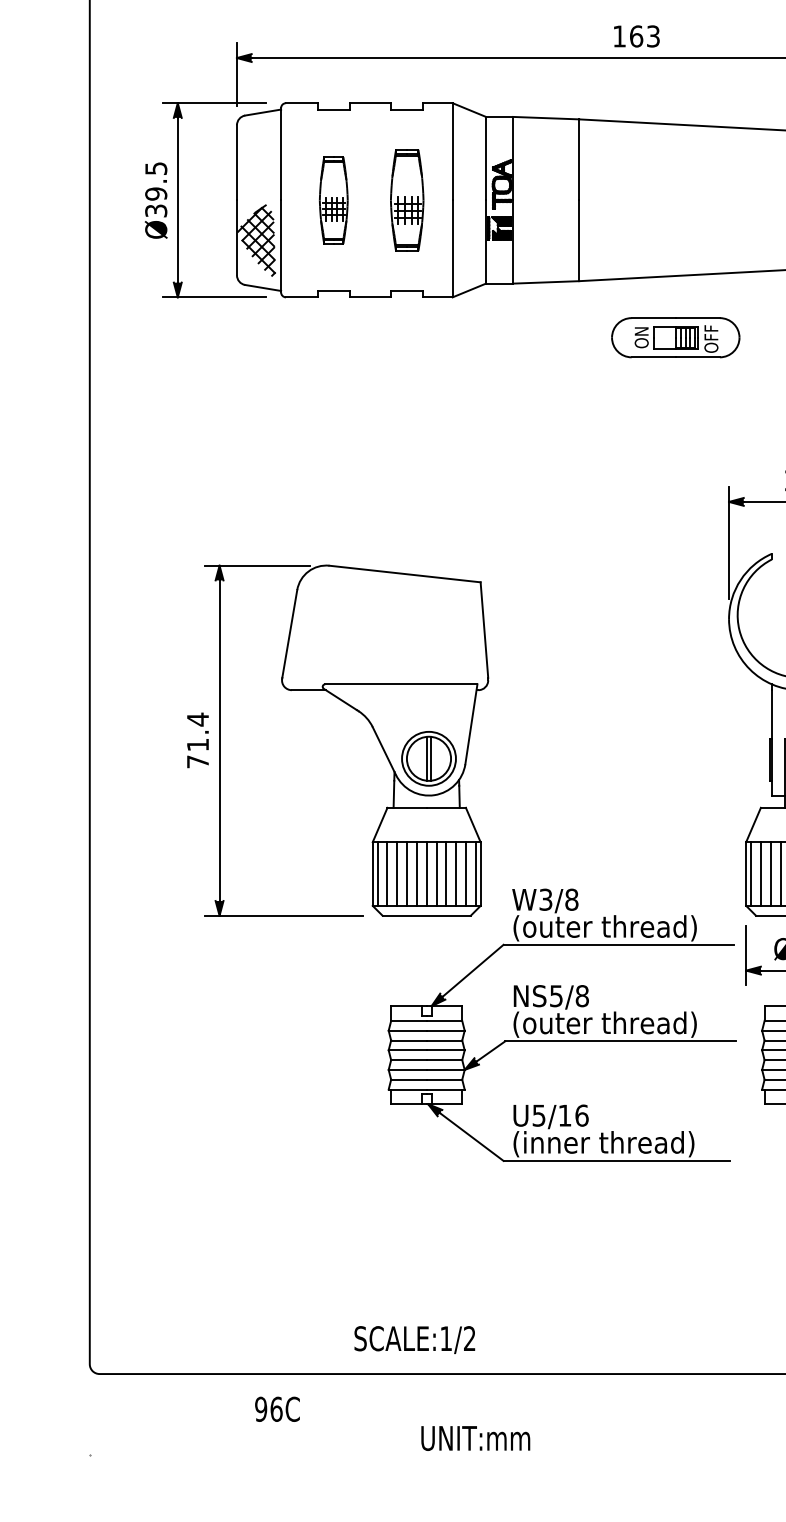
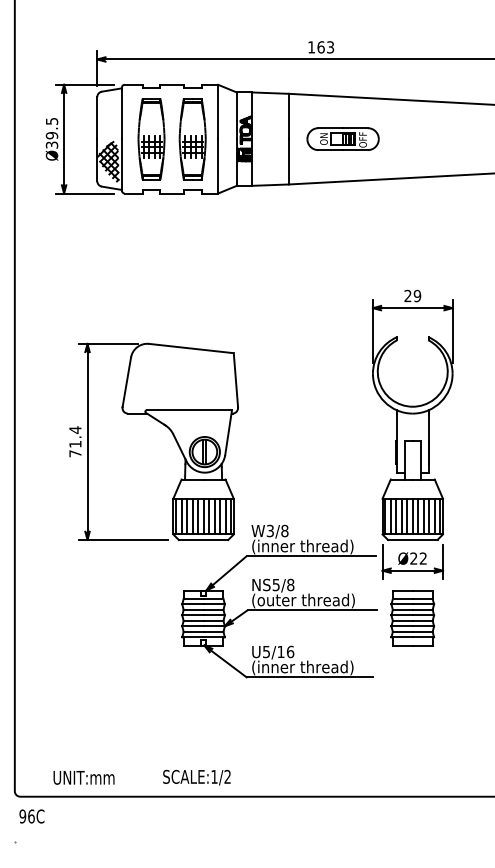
part: (333, 200) -> (151, 139), size x1.67
part: (406, 200) -> (192, 139), size x1.43
part: (674, 336) -> (342, 138), moved
text: (608, 927) -> (305, 546), (outer thread) -> (inner thread)
text: (276, 1409) -> (31, 816), moved
text: (474, 1437) -> (83, 777), moved

